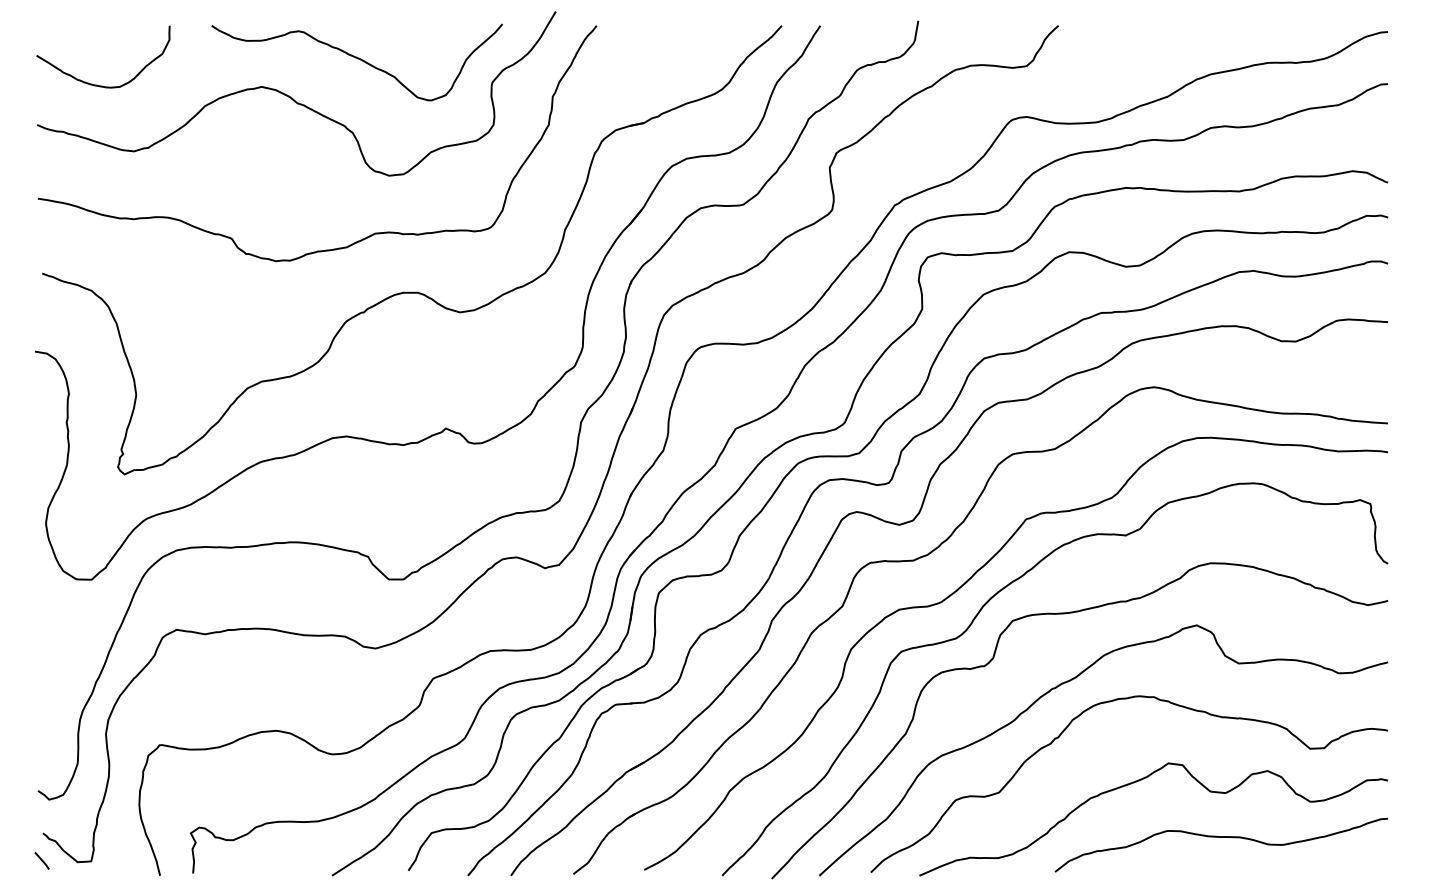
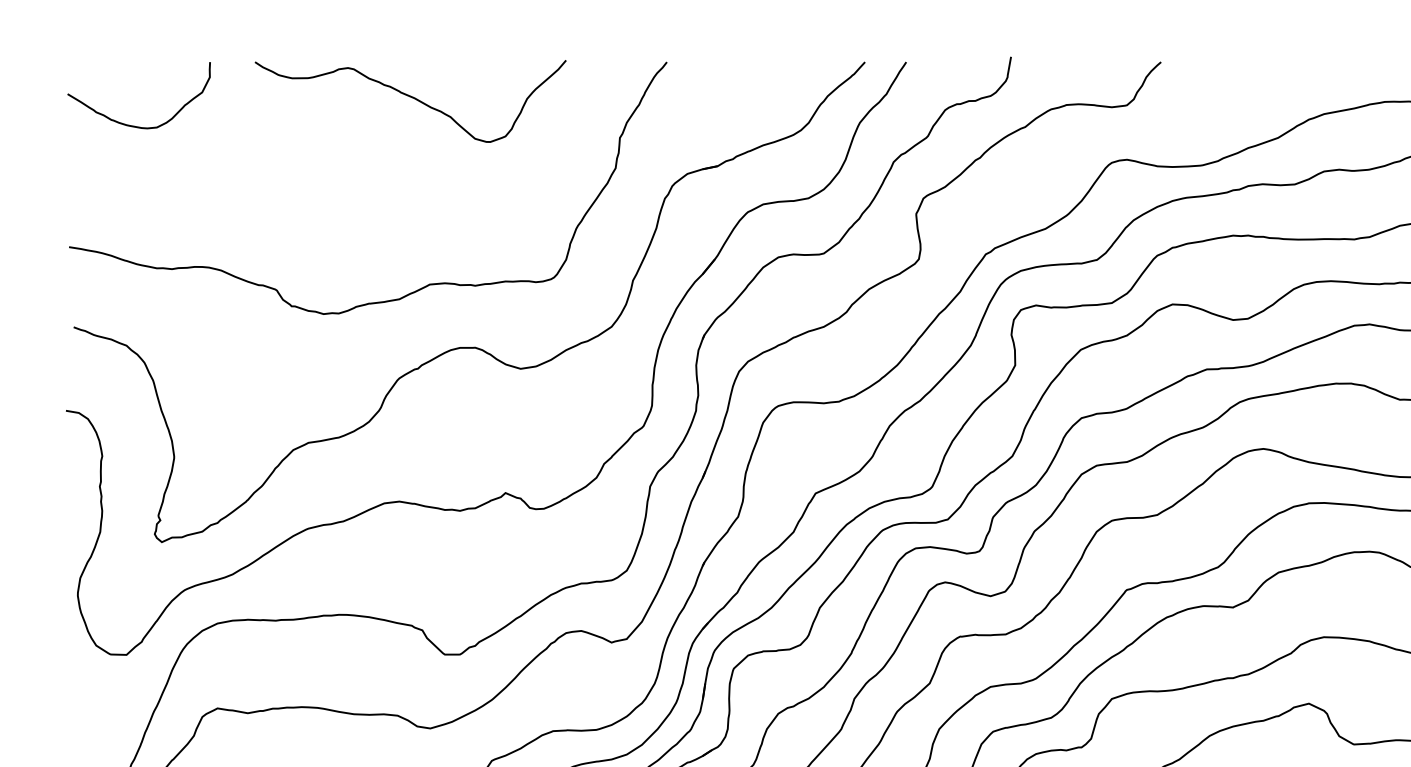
curve: (292, 97) -> (341, 138), removed

